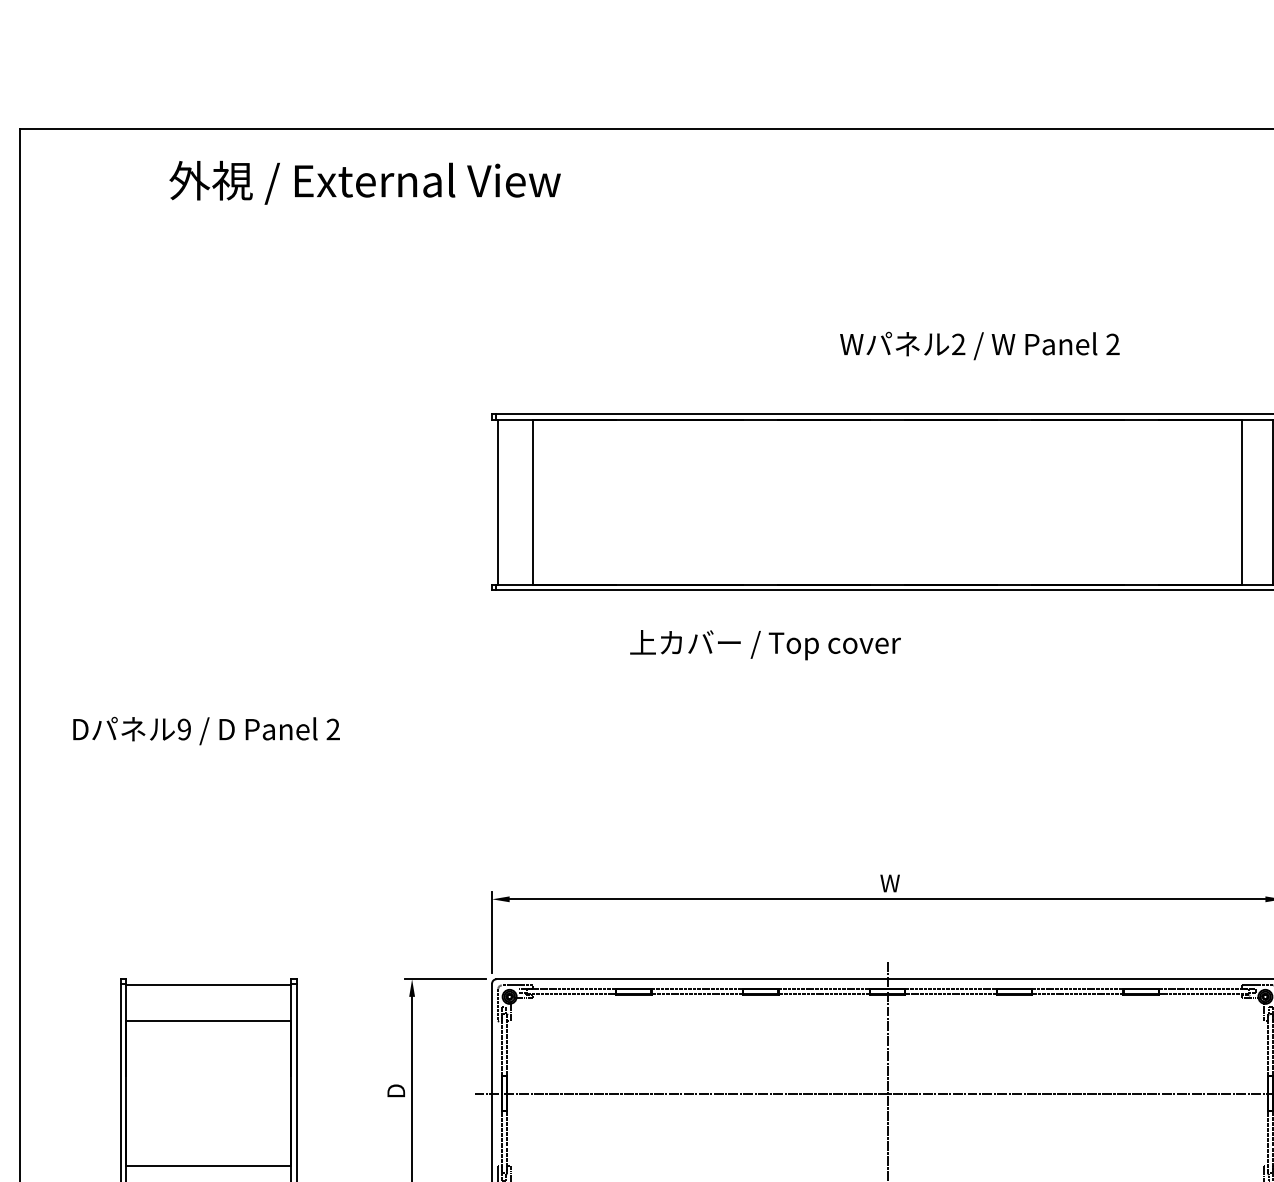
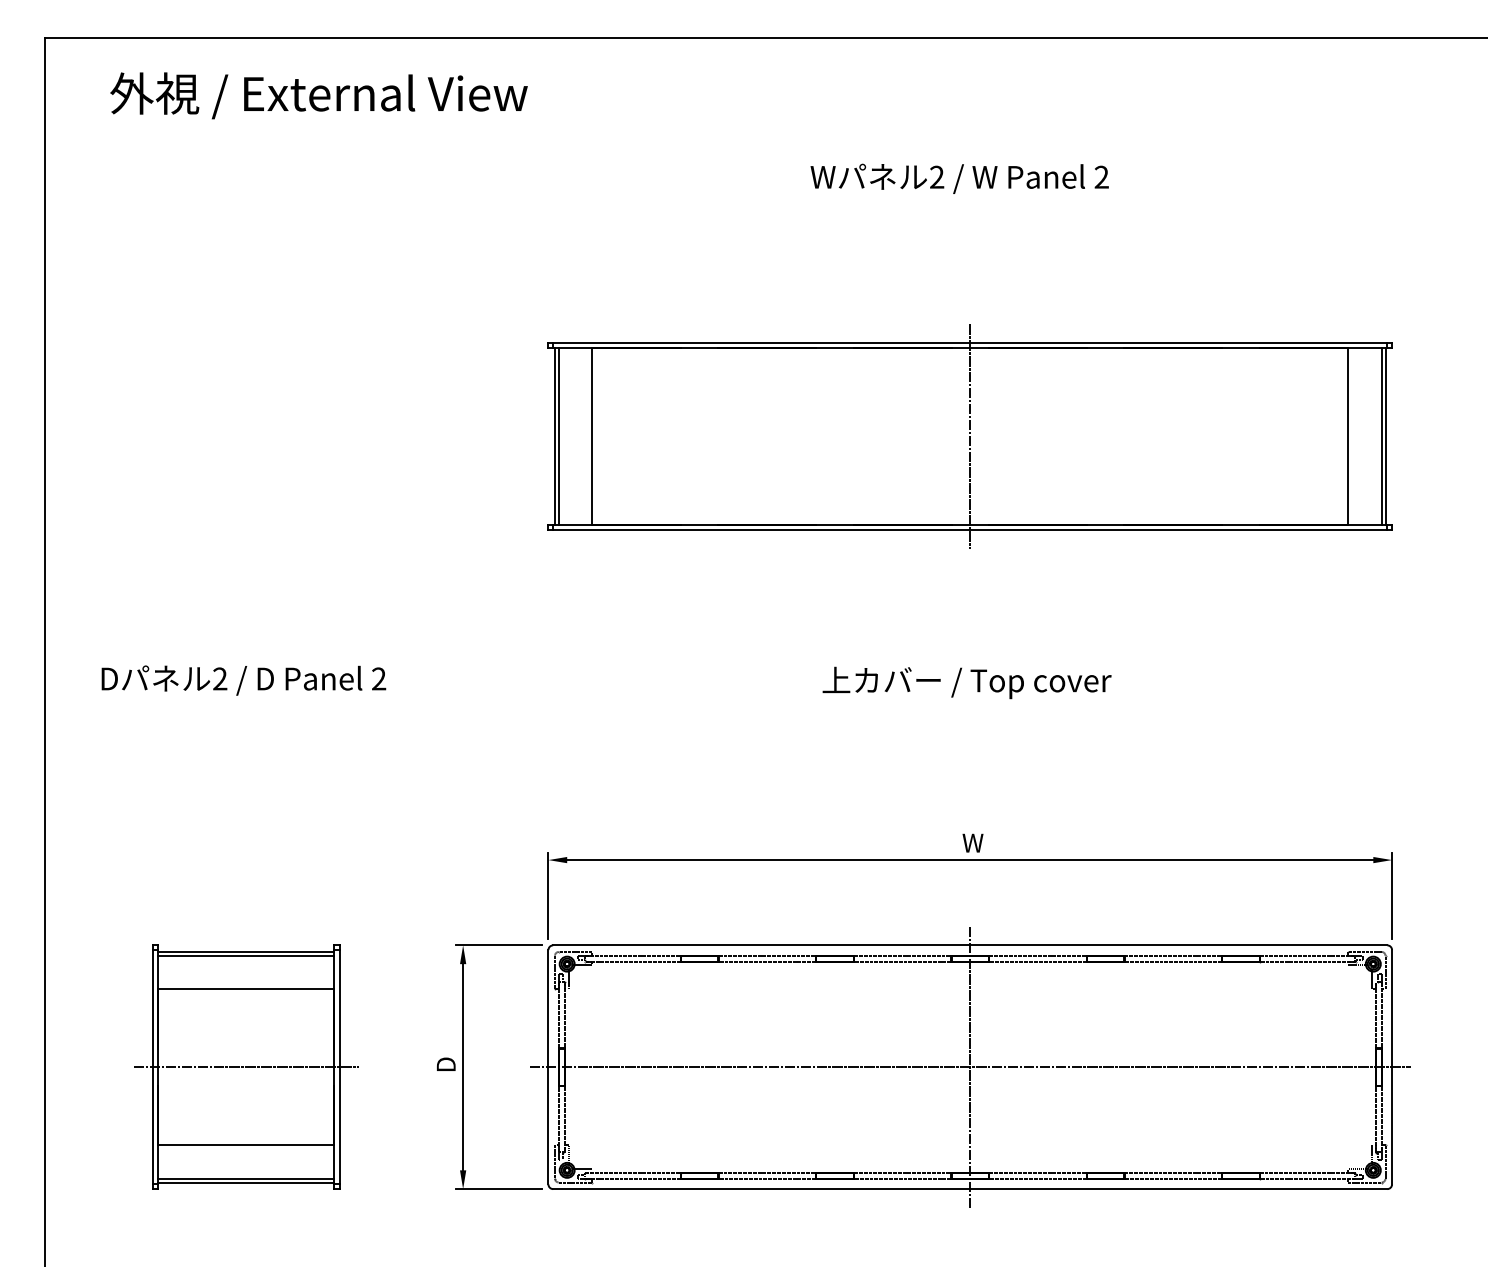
text: (364, 182) -> (318, 95), moved
text: (979, 345) -> (959, 178), moved
line: (501, 502) -> (558, 436), added
line: (887, 502) -> (970, 436), added
text: (764, 644) -> (966, 682), moved
text: (184, 729) -> (220, 678), 9 -> 2
line: (209, 988) -> (246, 955), added
line: (208, 1093) -> (245, 1067), added

